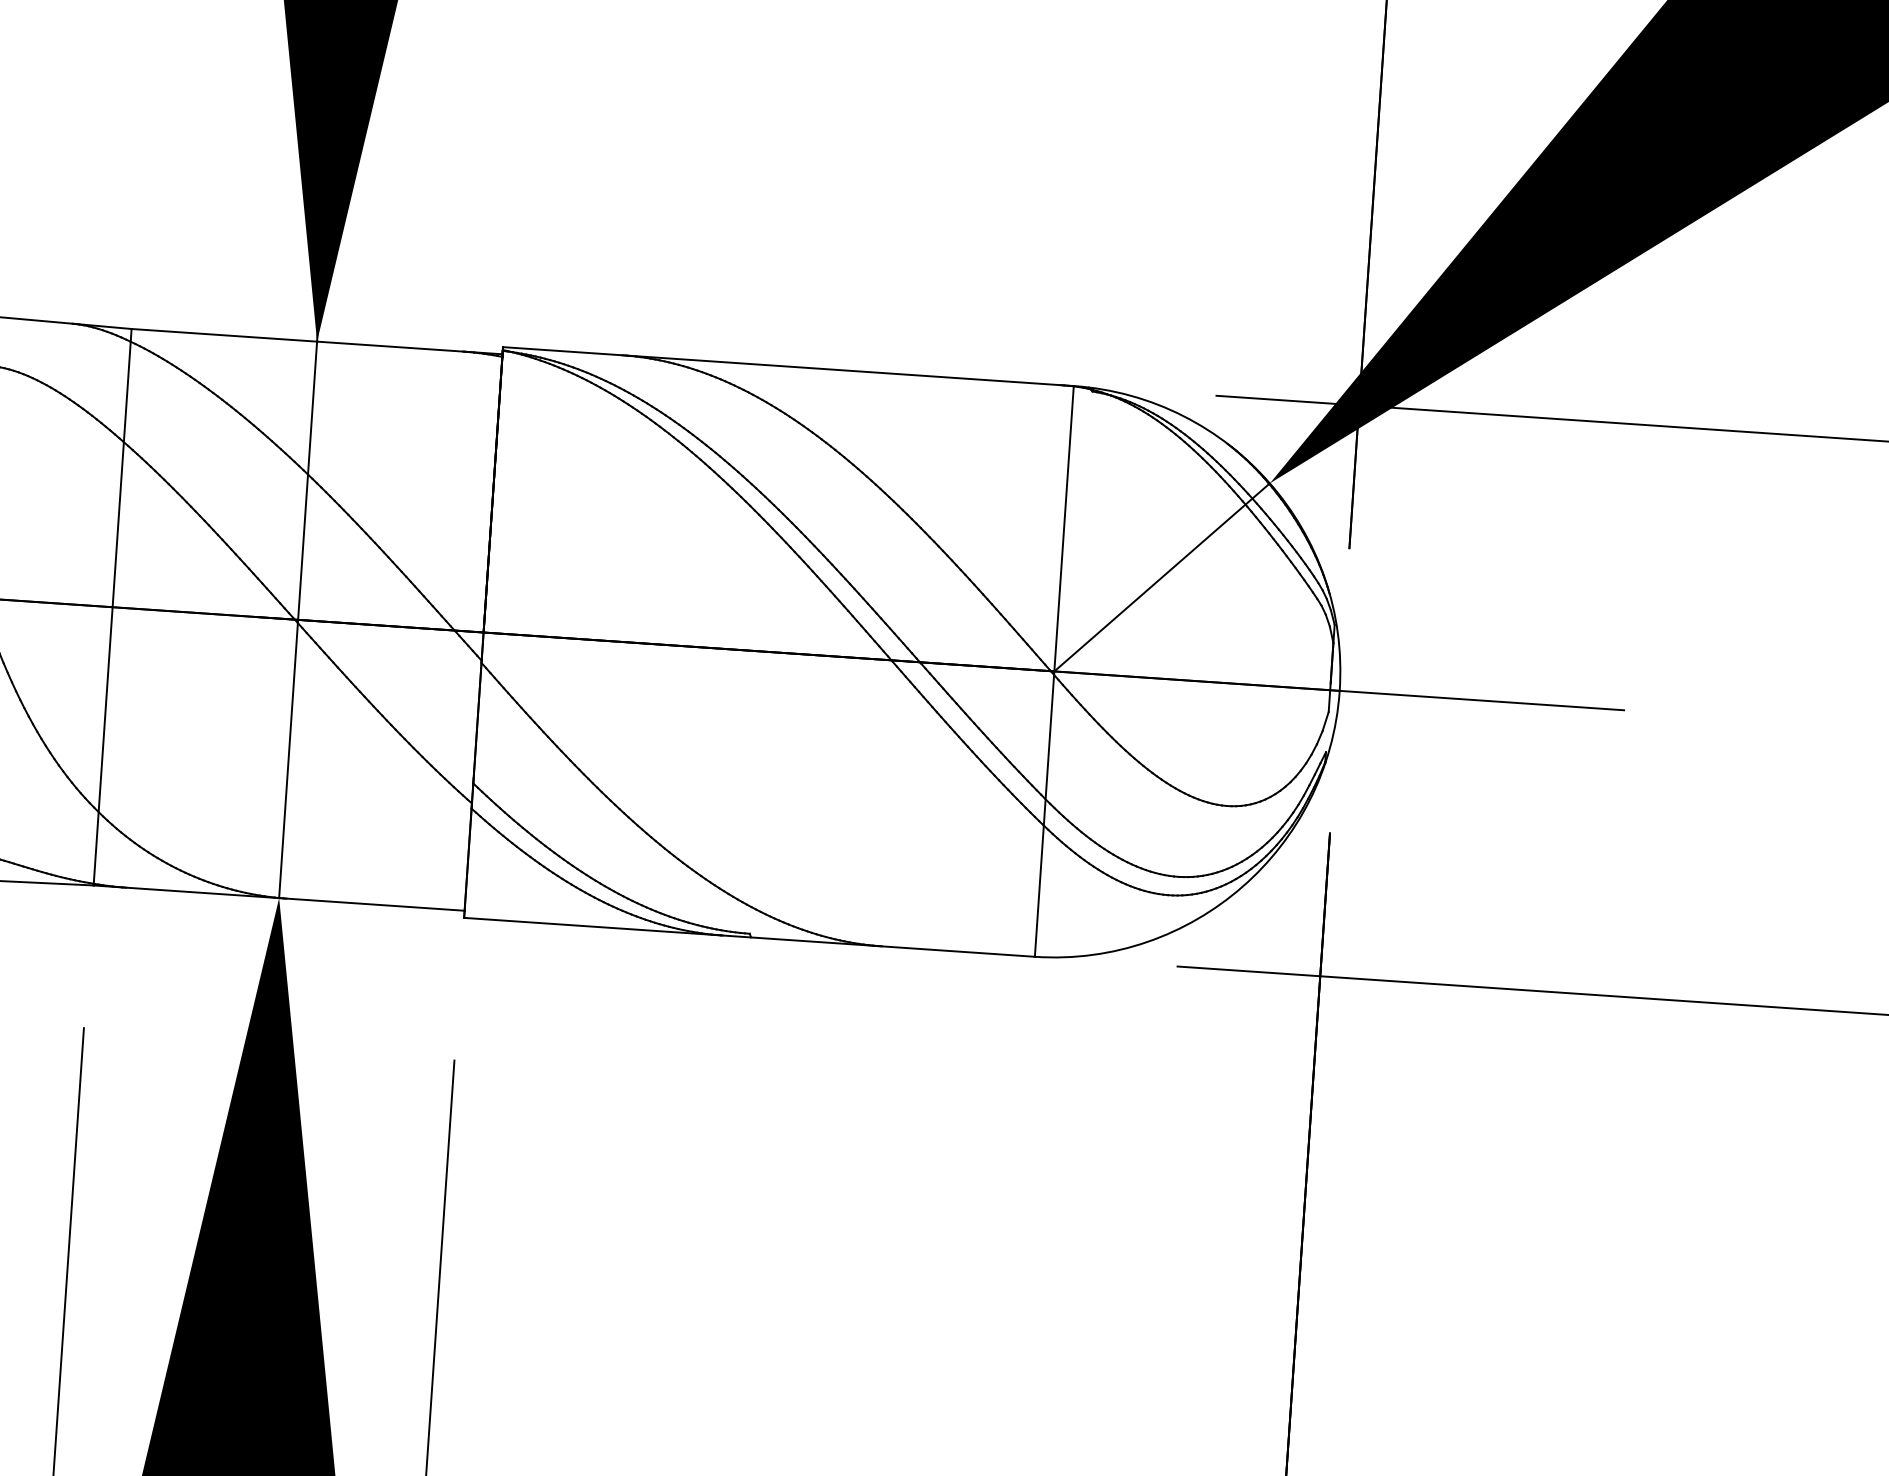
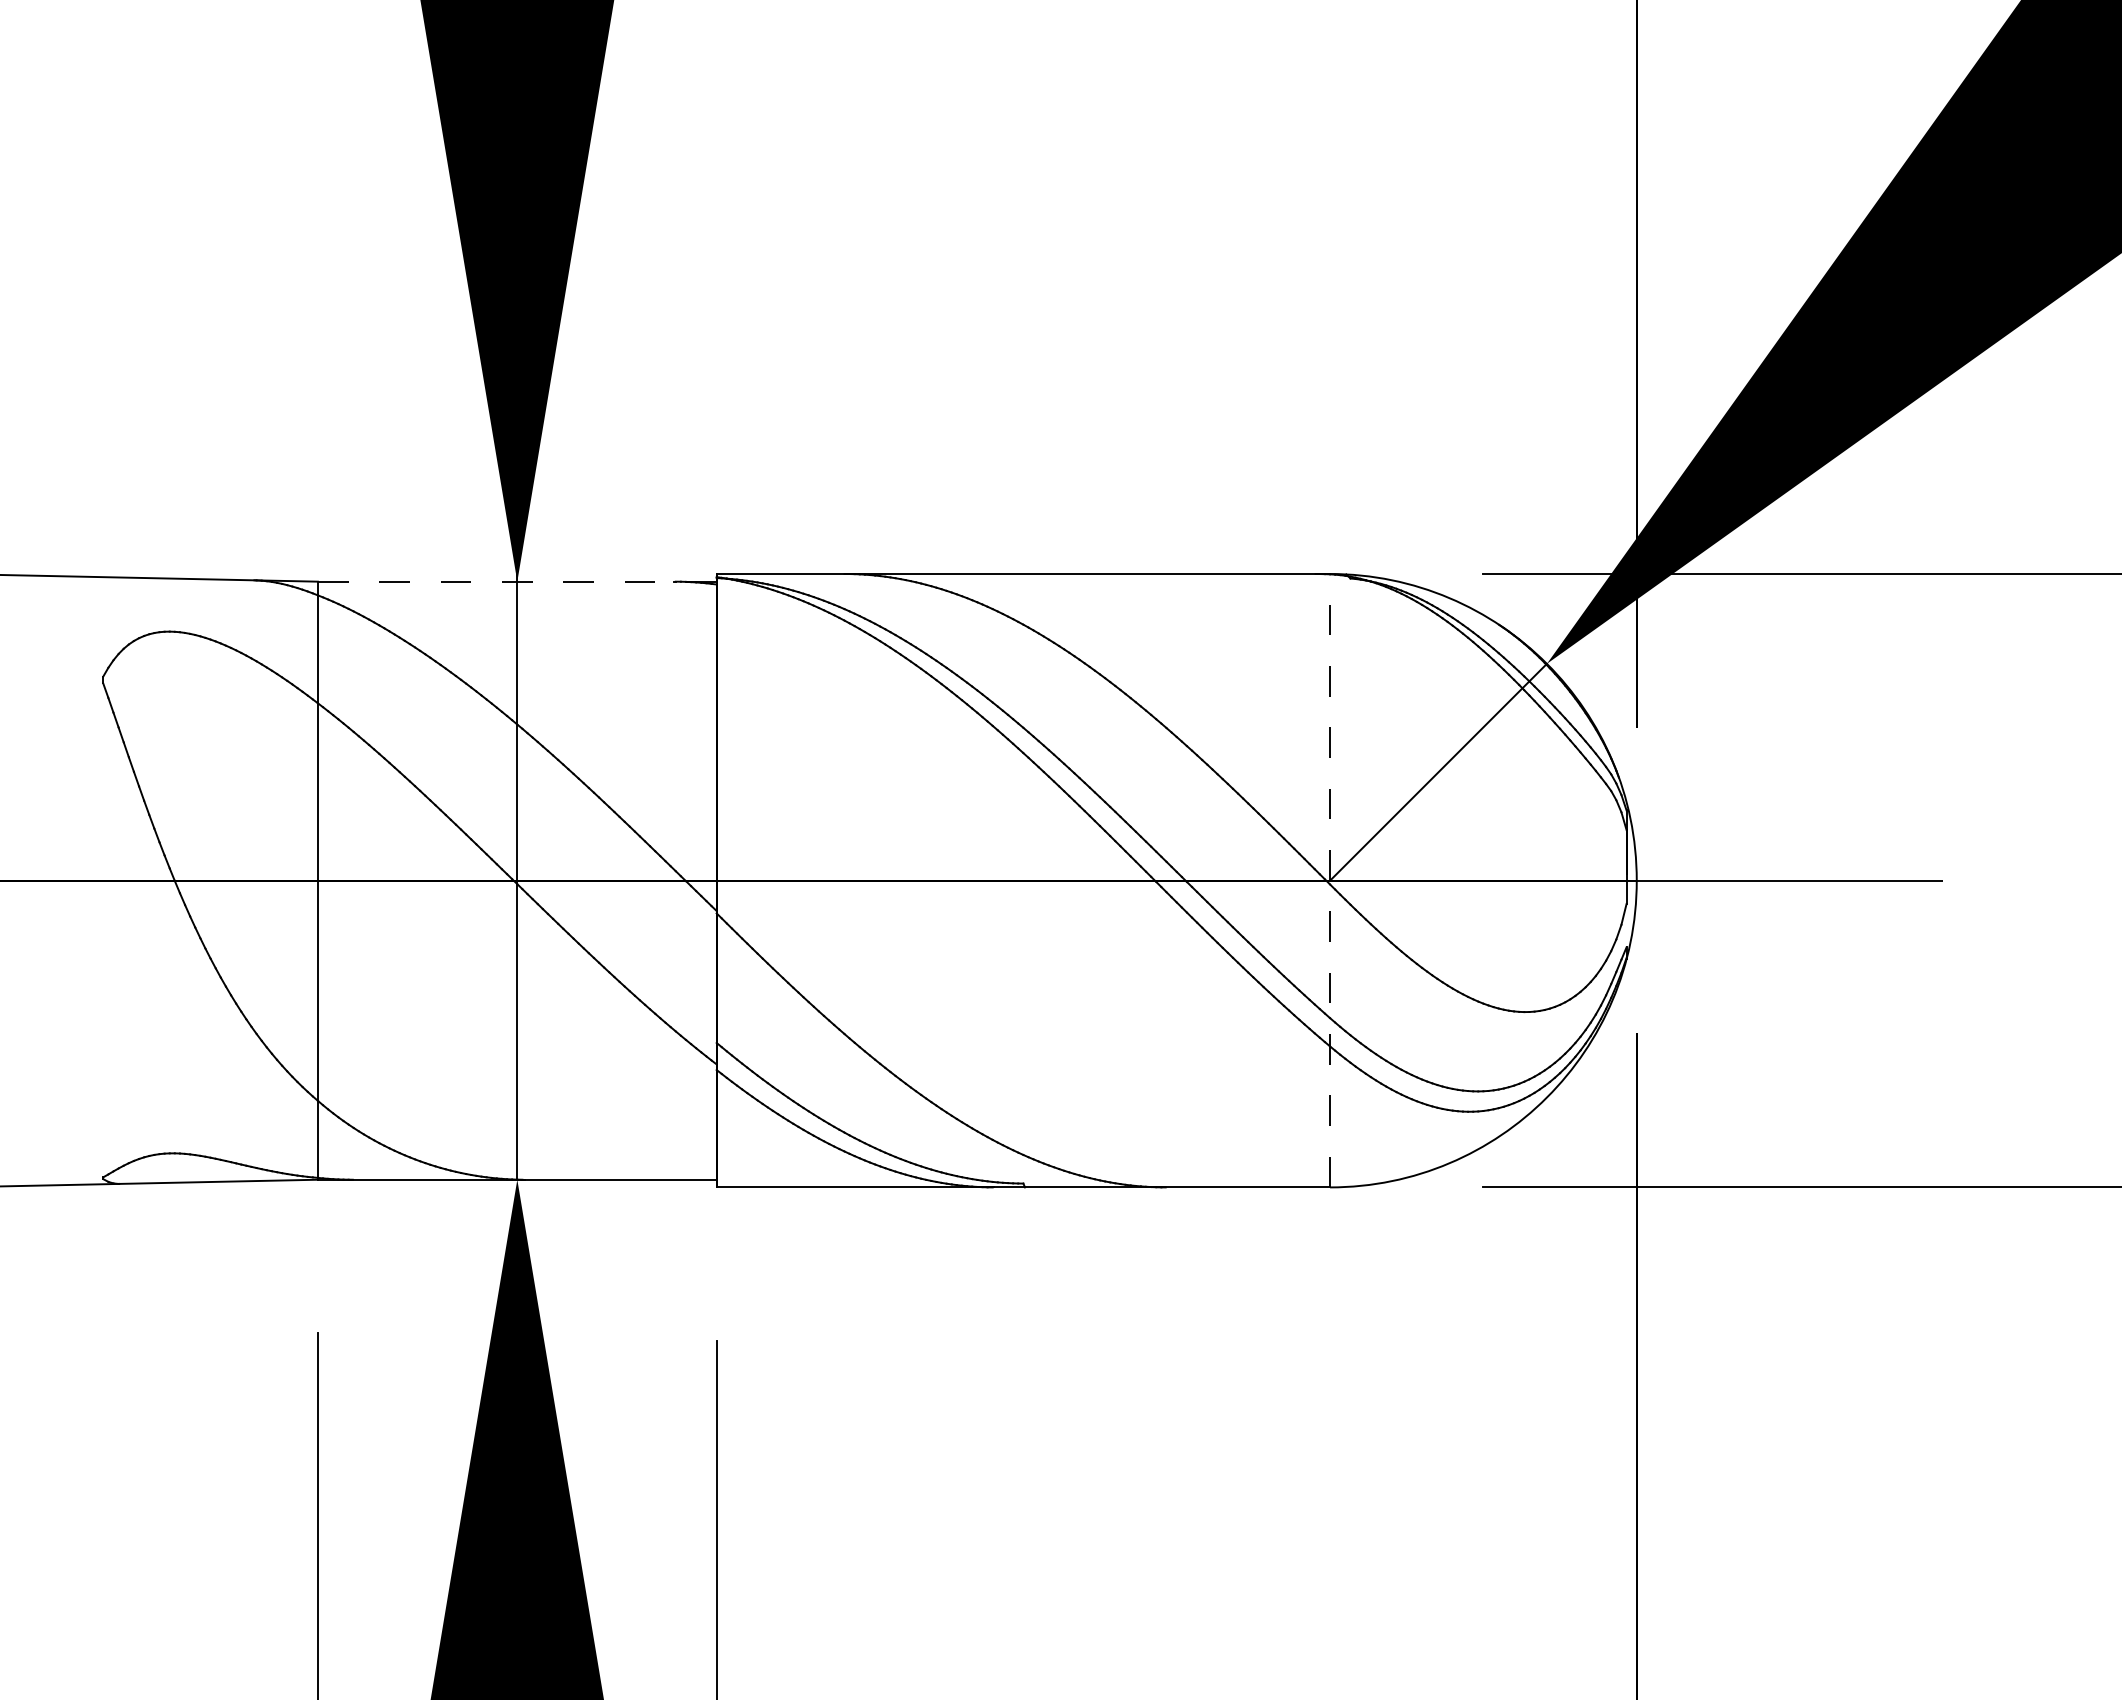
line: (316, 341) -> (516, 581), solid -> dashed
line: (1054, 671) -> (1330, 880), solid -> dashed

